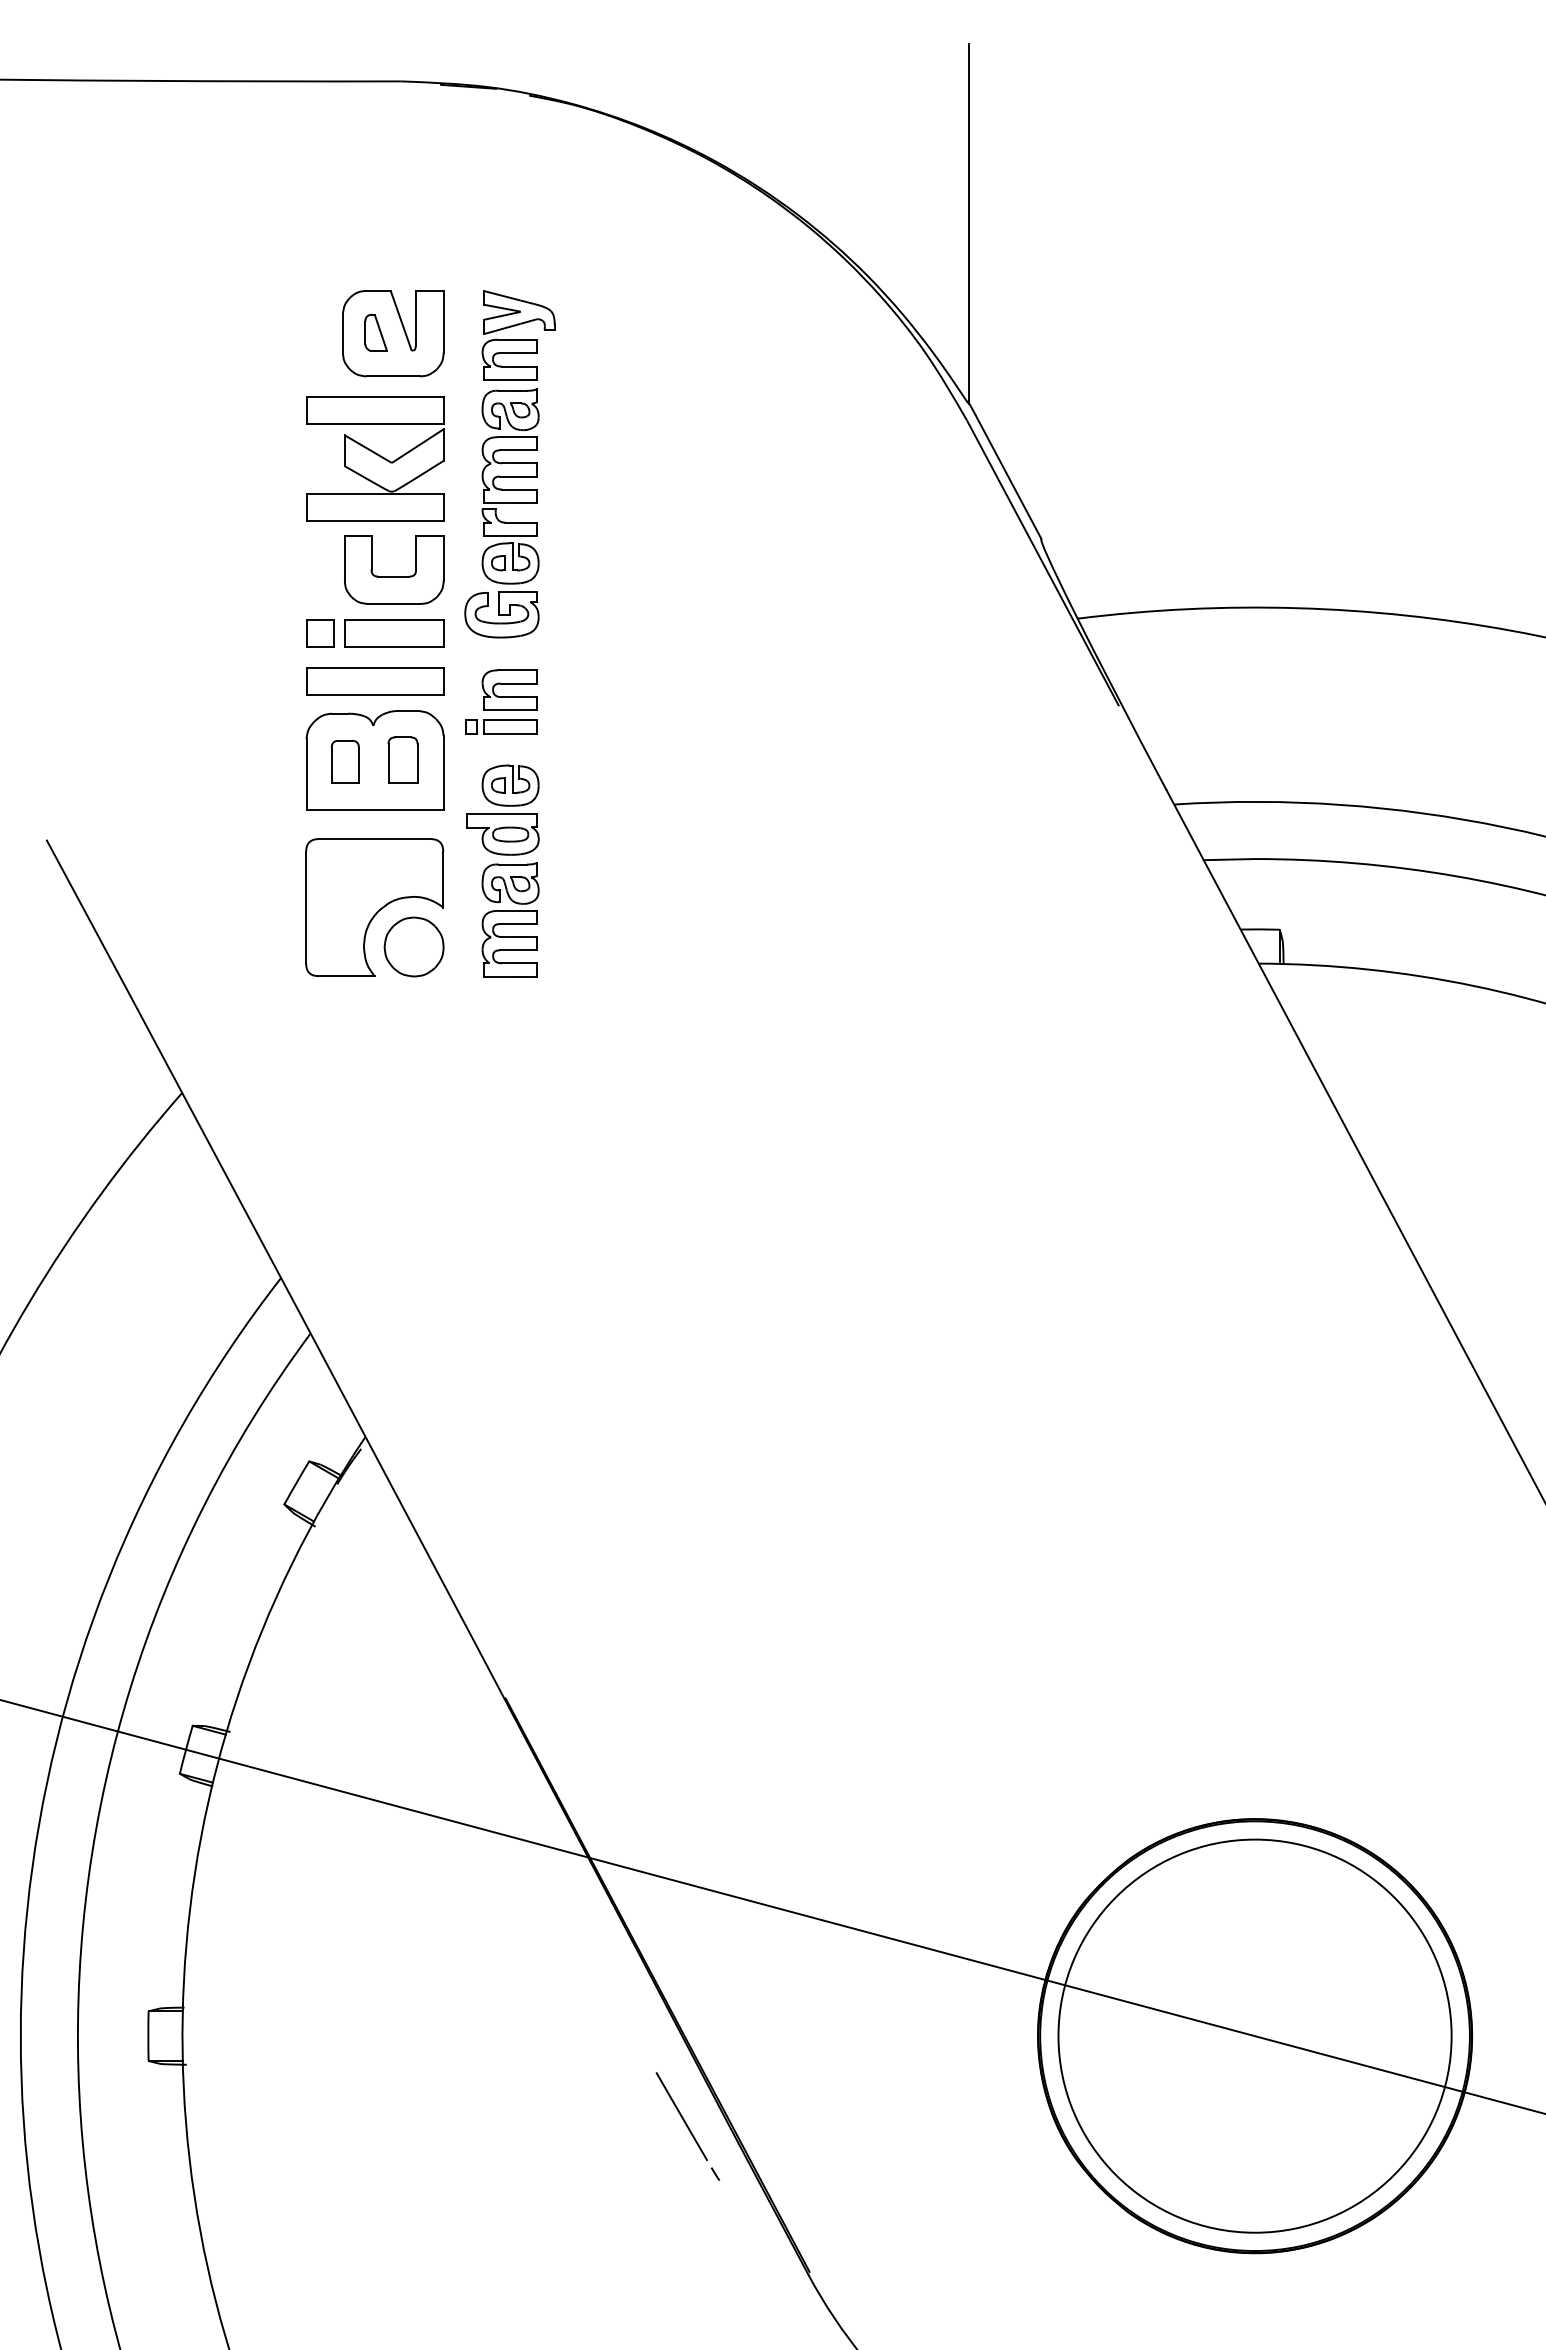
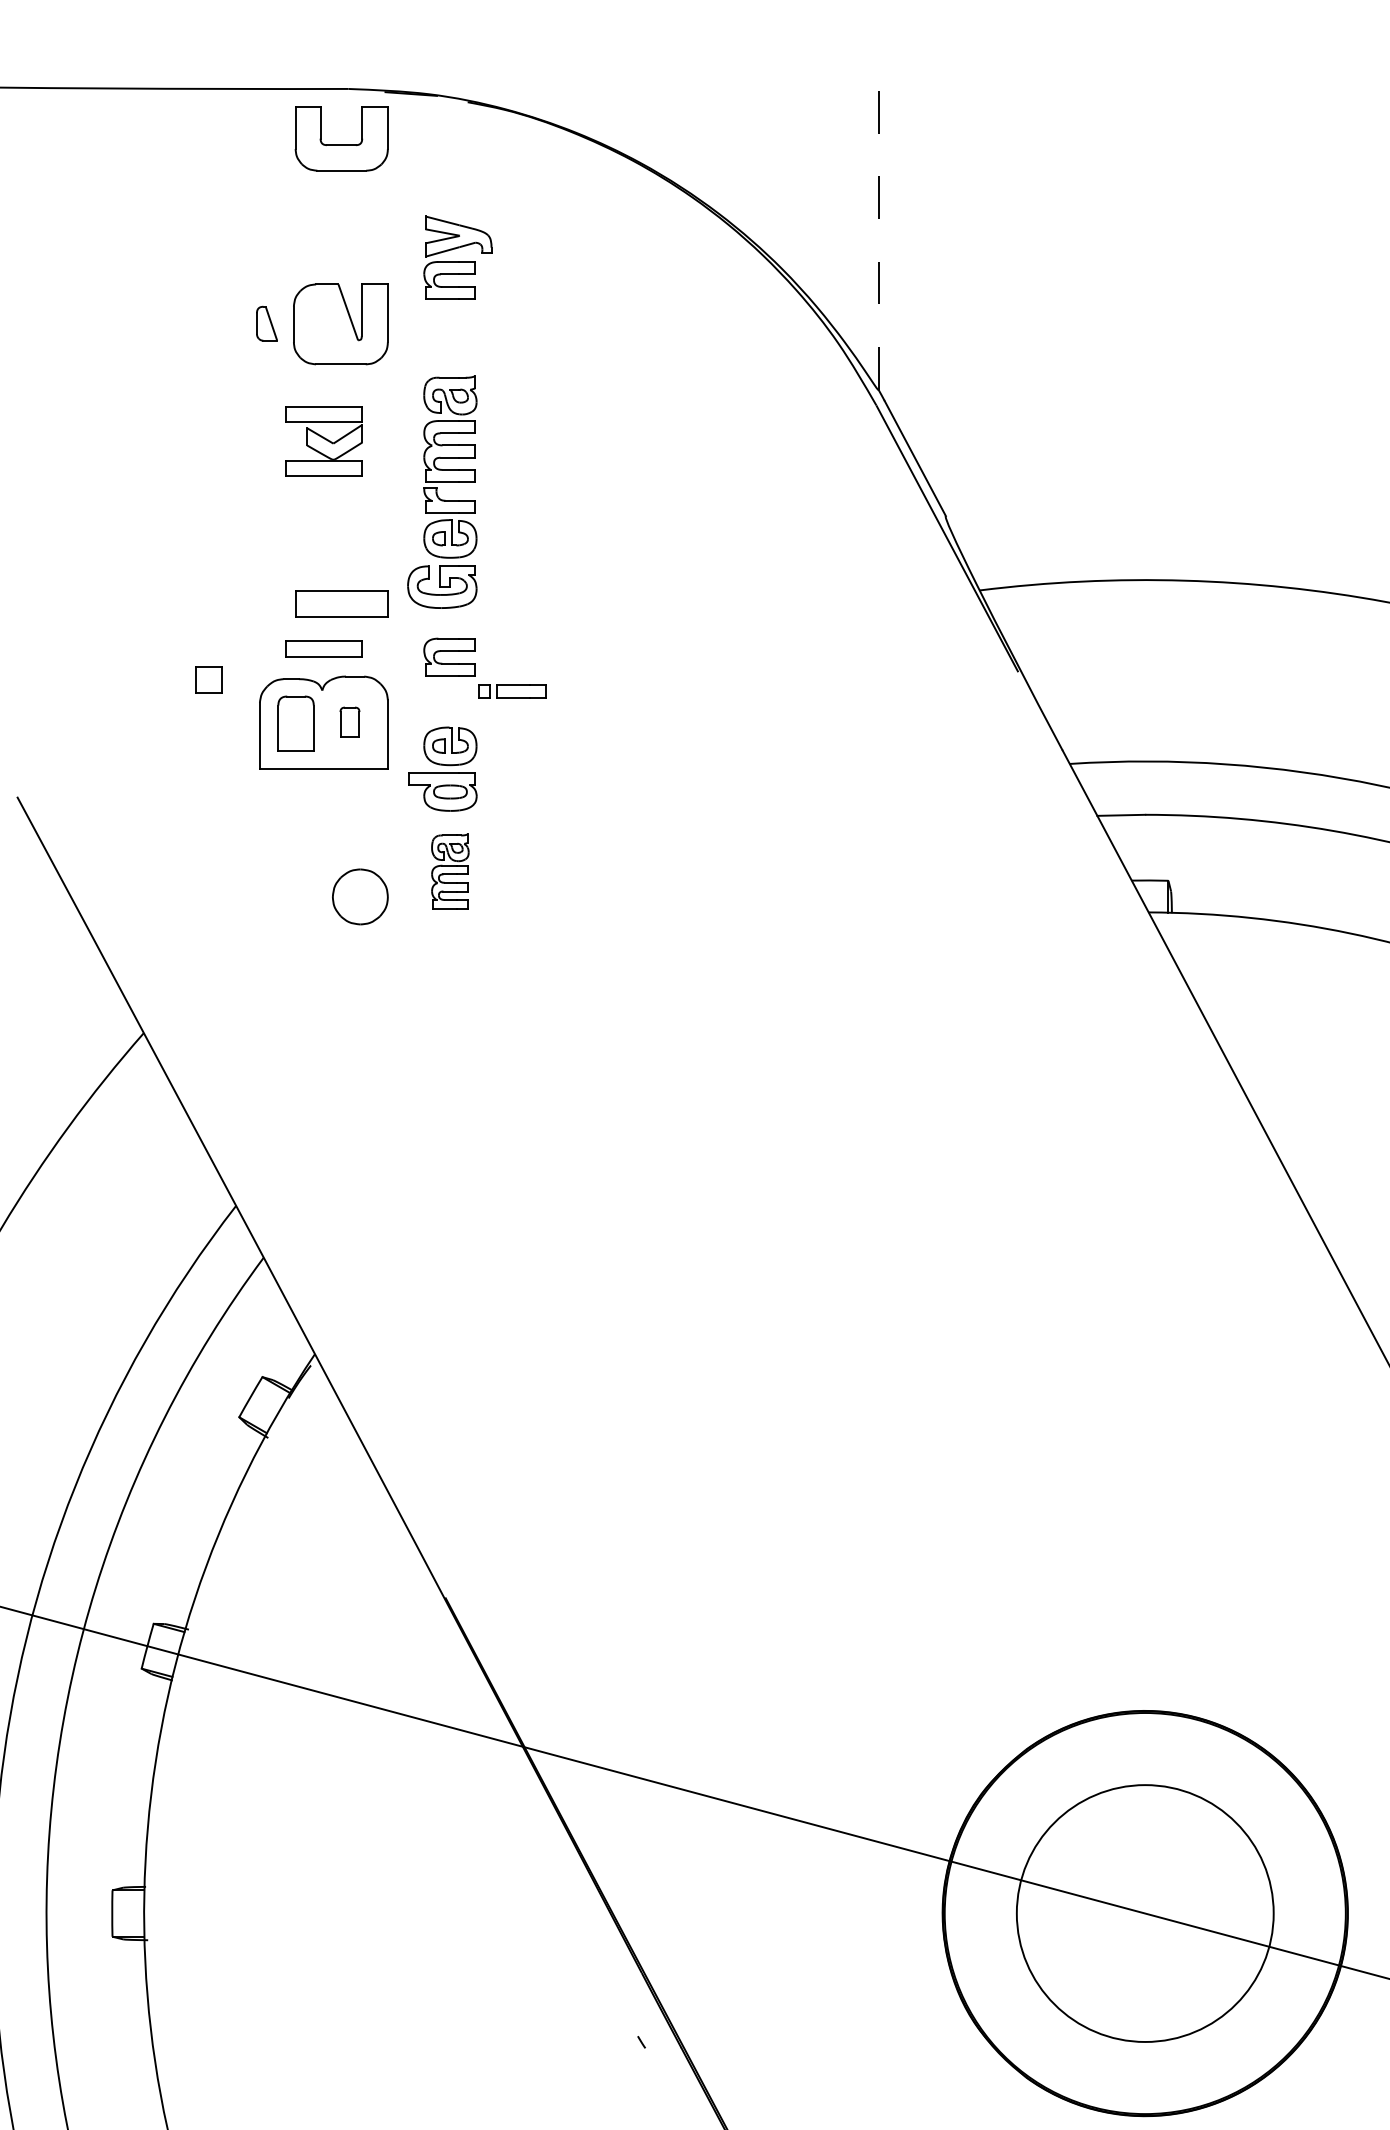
line: (969, 223) -> (878, 221), solid -> dashed
part: (375, 332) -> (266, 323), moved
part: (518, 335) -> (457, 258), moved
part: (375, 458) -> (324, 440), size x0.6
part: (394, 576) -> (342, 145), moved
part: (320, 633) -> (209, 679), moved
part: (375, 681) -> (324, 649), size x0.6
part: (501, 726) -> (512, 691), moved
part: (402, 759) -> (349, 721), size x0.7
part: (345, 761) -> (296, 723), size x1.4
part: (374, 907) -> (323, 860), removed
part: (510, 919) -> (450, 871), size x0.7
circle: (1254, 2035) -> (1144, 1912), size x0.7
line: (681, 2116) -> (609, 1988), removed

